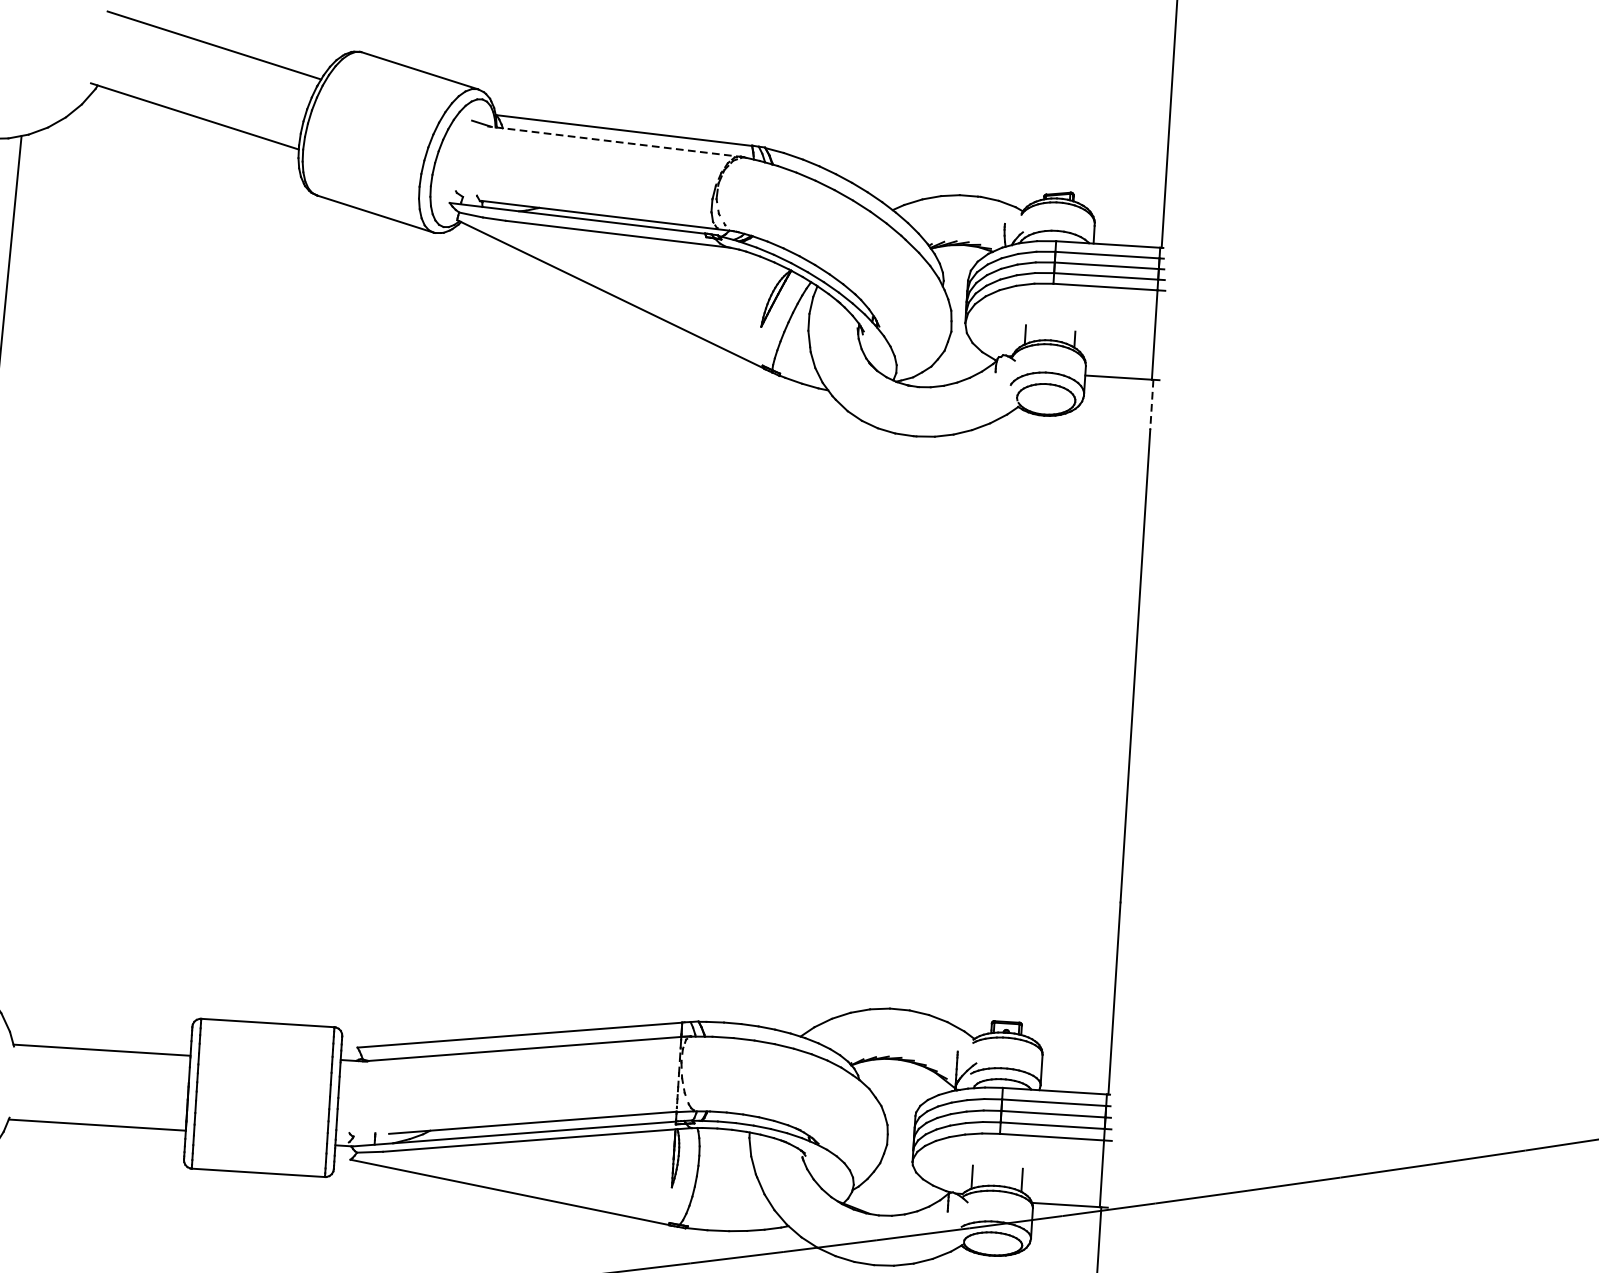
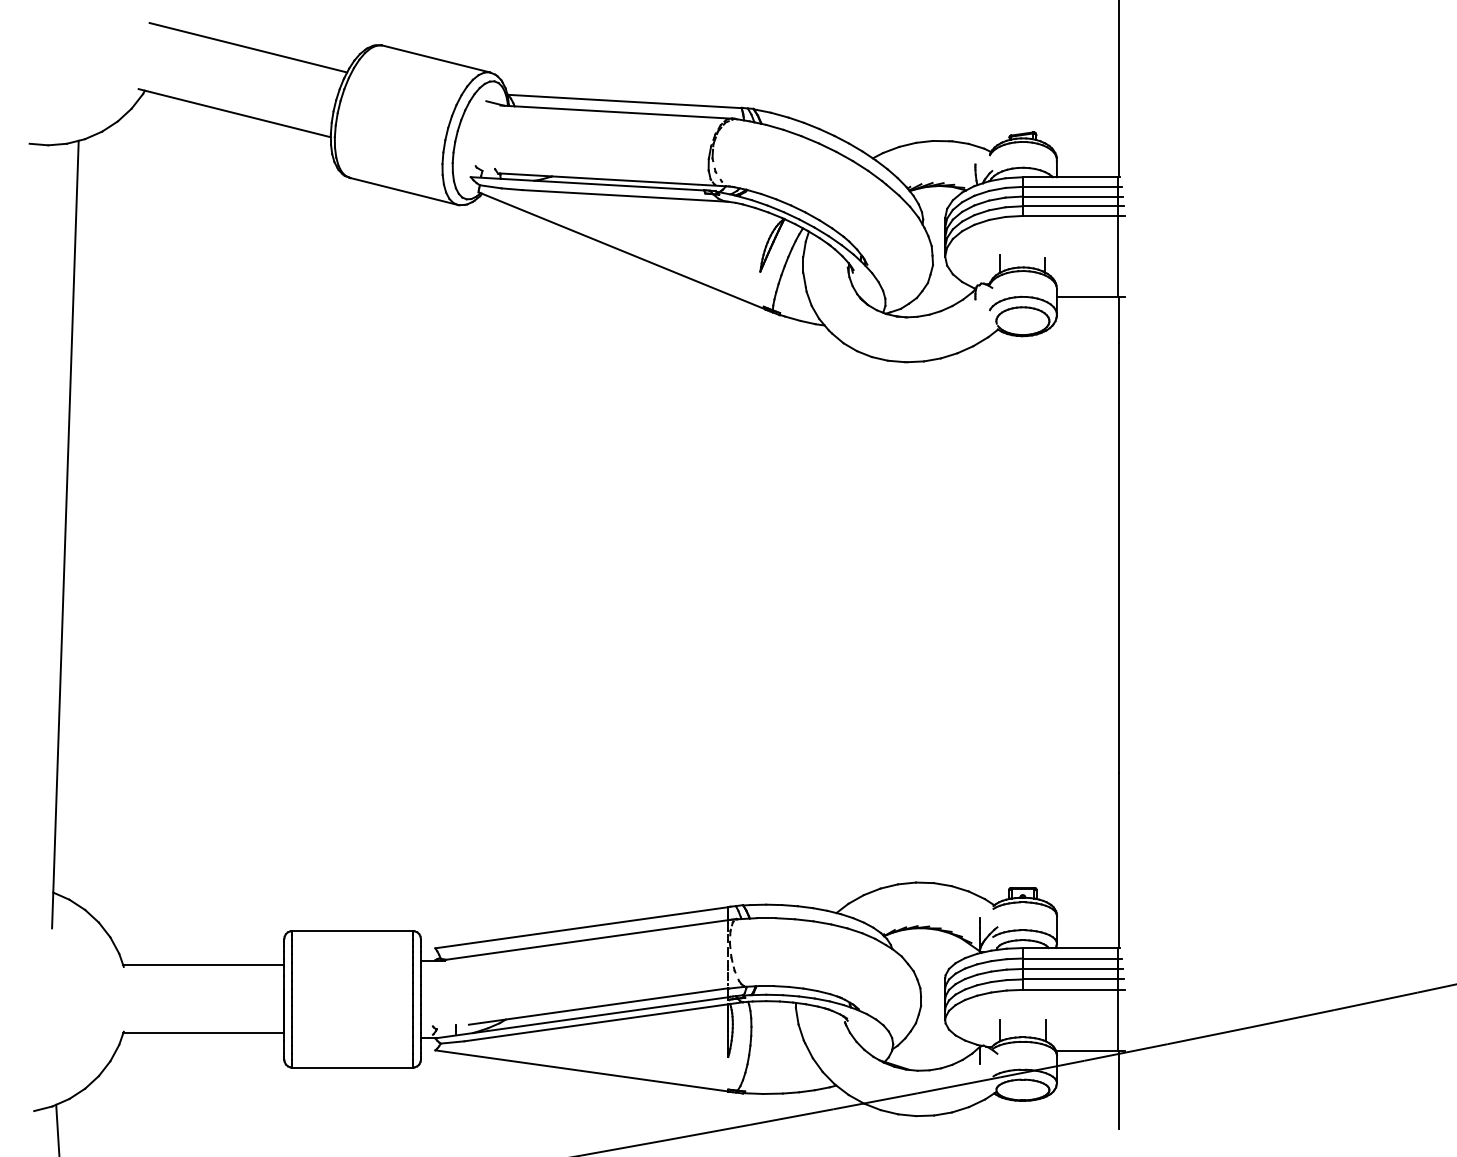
line: (615, 142) -> (617, 112), dashed -> solid
line: (1151, 405) -> (1118, 320), dashed -> solid

